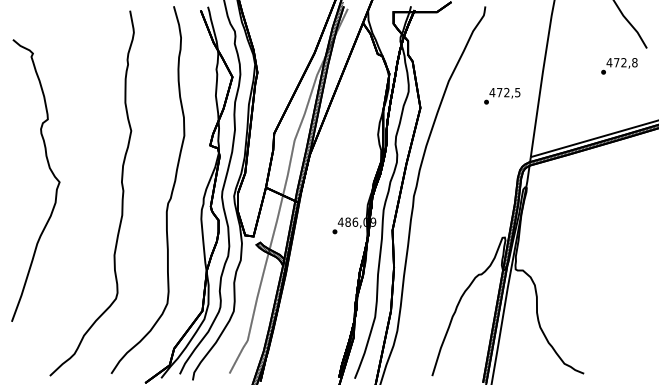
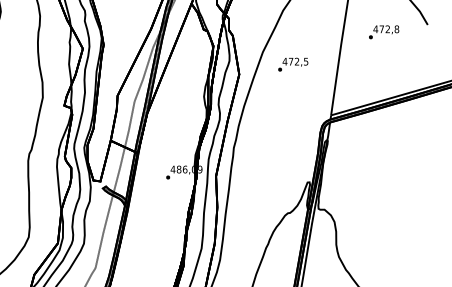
text: (619, 66) -> (384, 32), moved
text: (502, 96) -> (293, 64), moved

